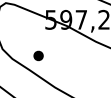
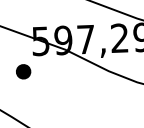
part: (38, 55) -> (23, 71), moved

